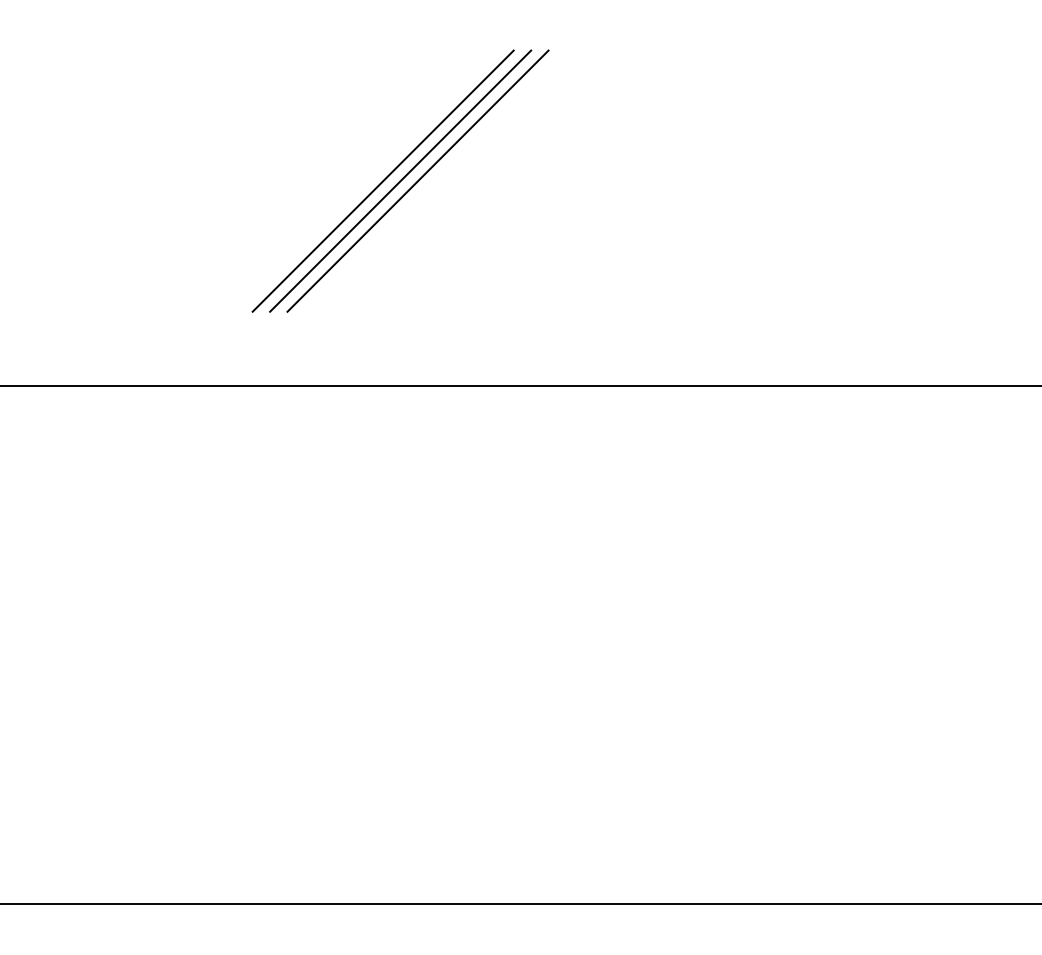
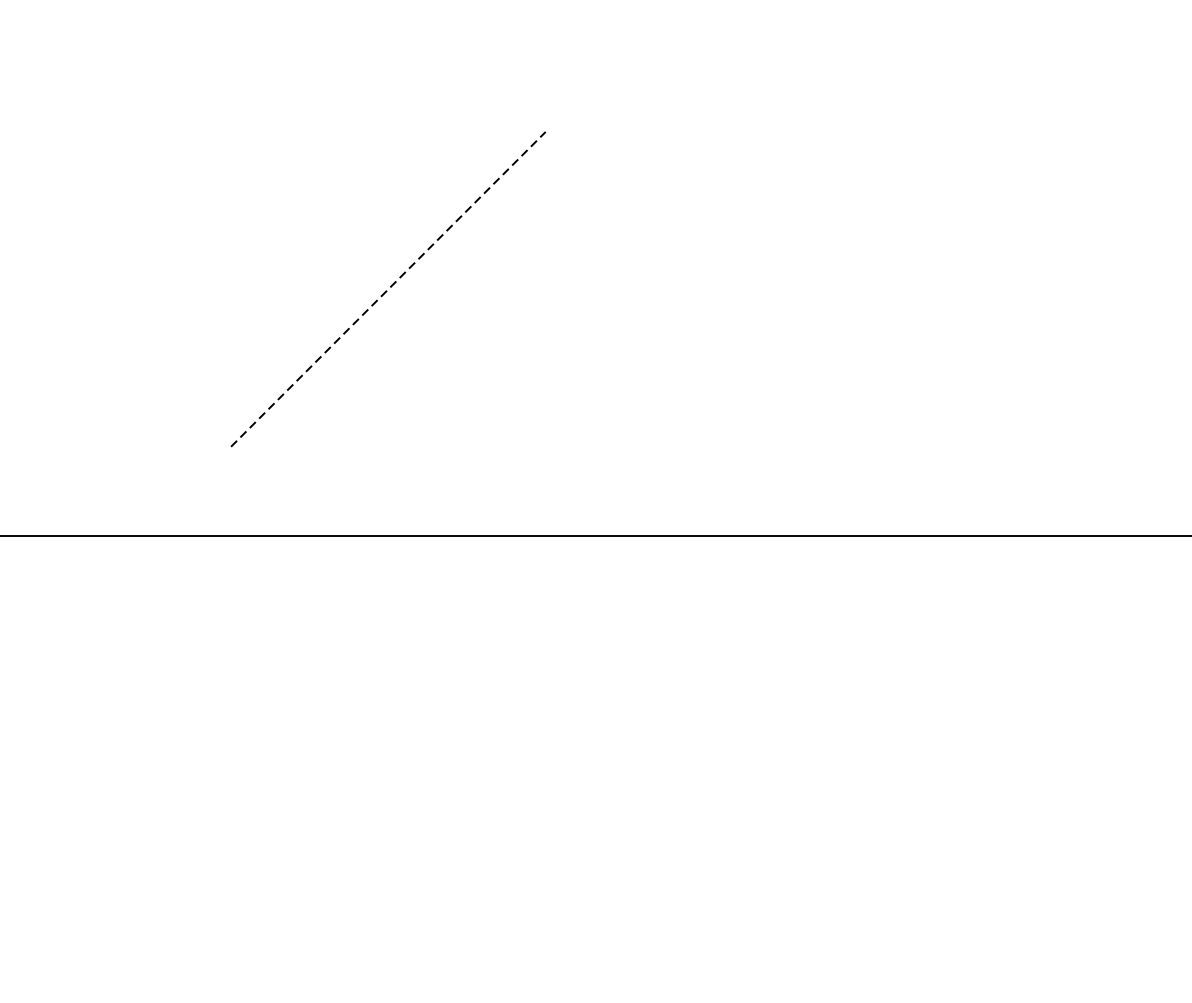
line: (382, 180) -> (366, 288), removed
line: (417, 180) -> (408, 288), removed
line: (400, 181) -> (388, 289), solid -> dashed

